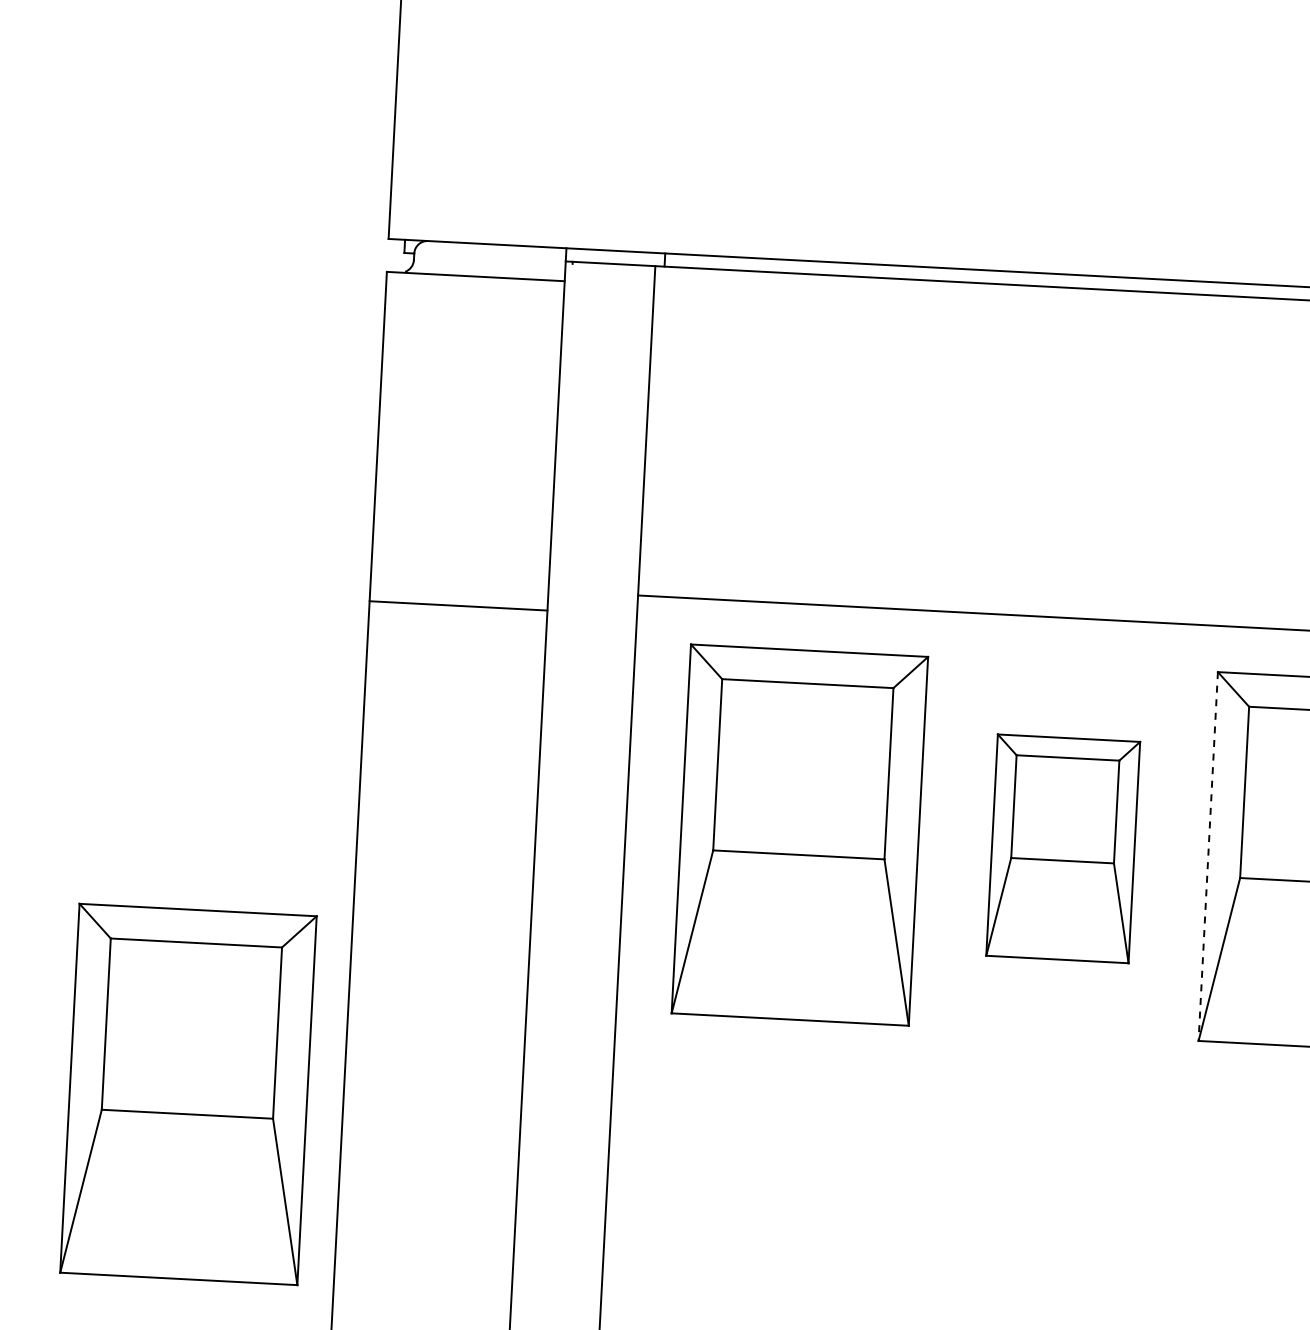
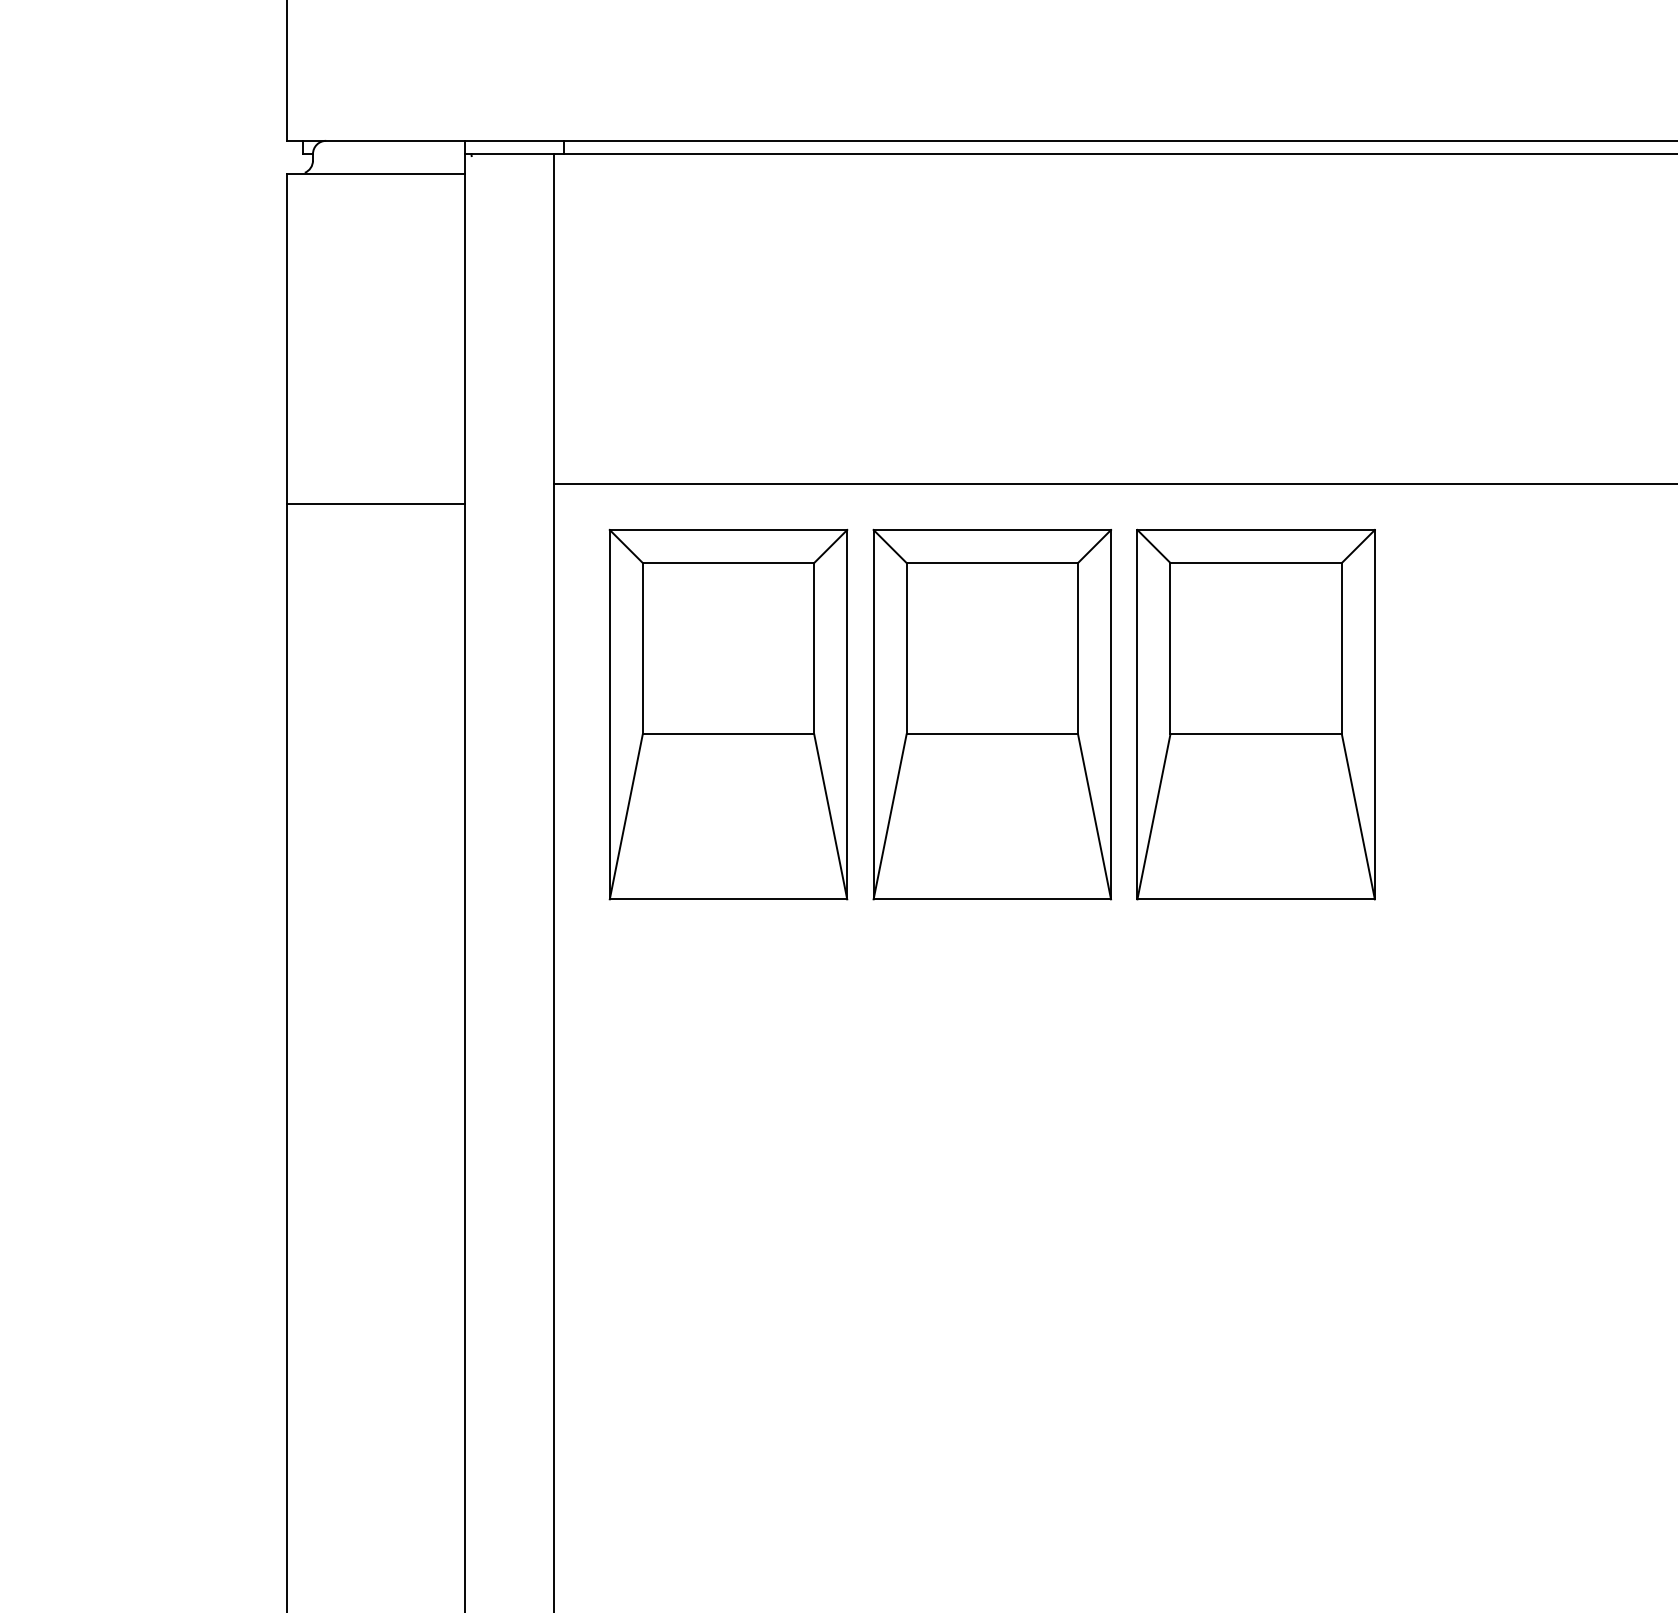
part: (1062, 848) -> (991, 714), size x1.67
line: (1208, 856) -> (1137, 714), dashed -> solid
part: (188, 1094) -> (131, 1005), removed

